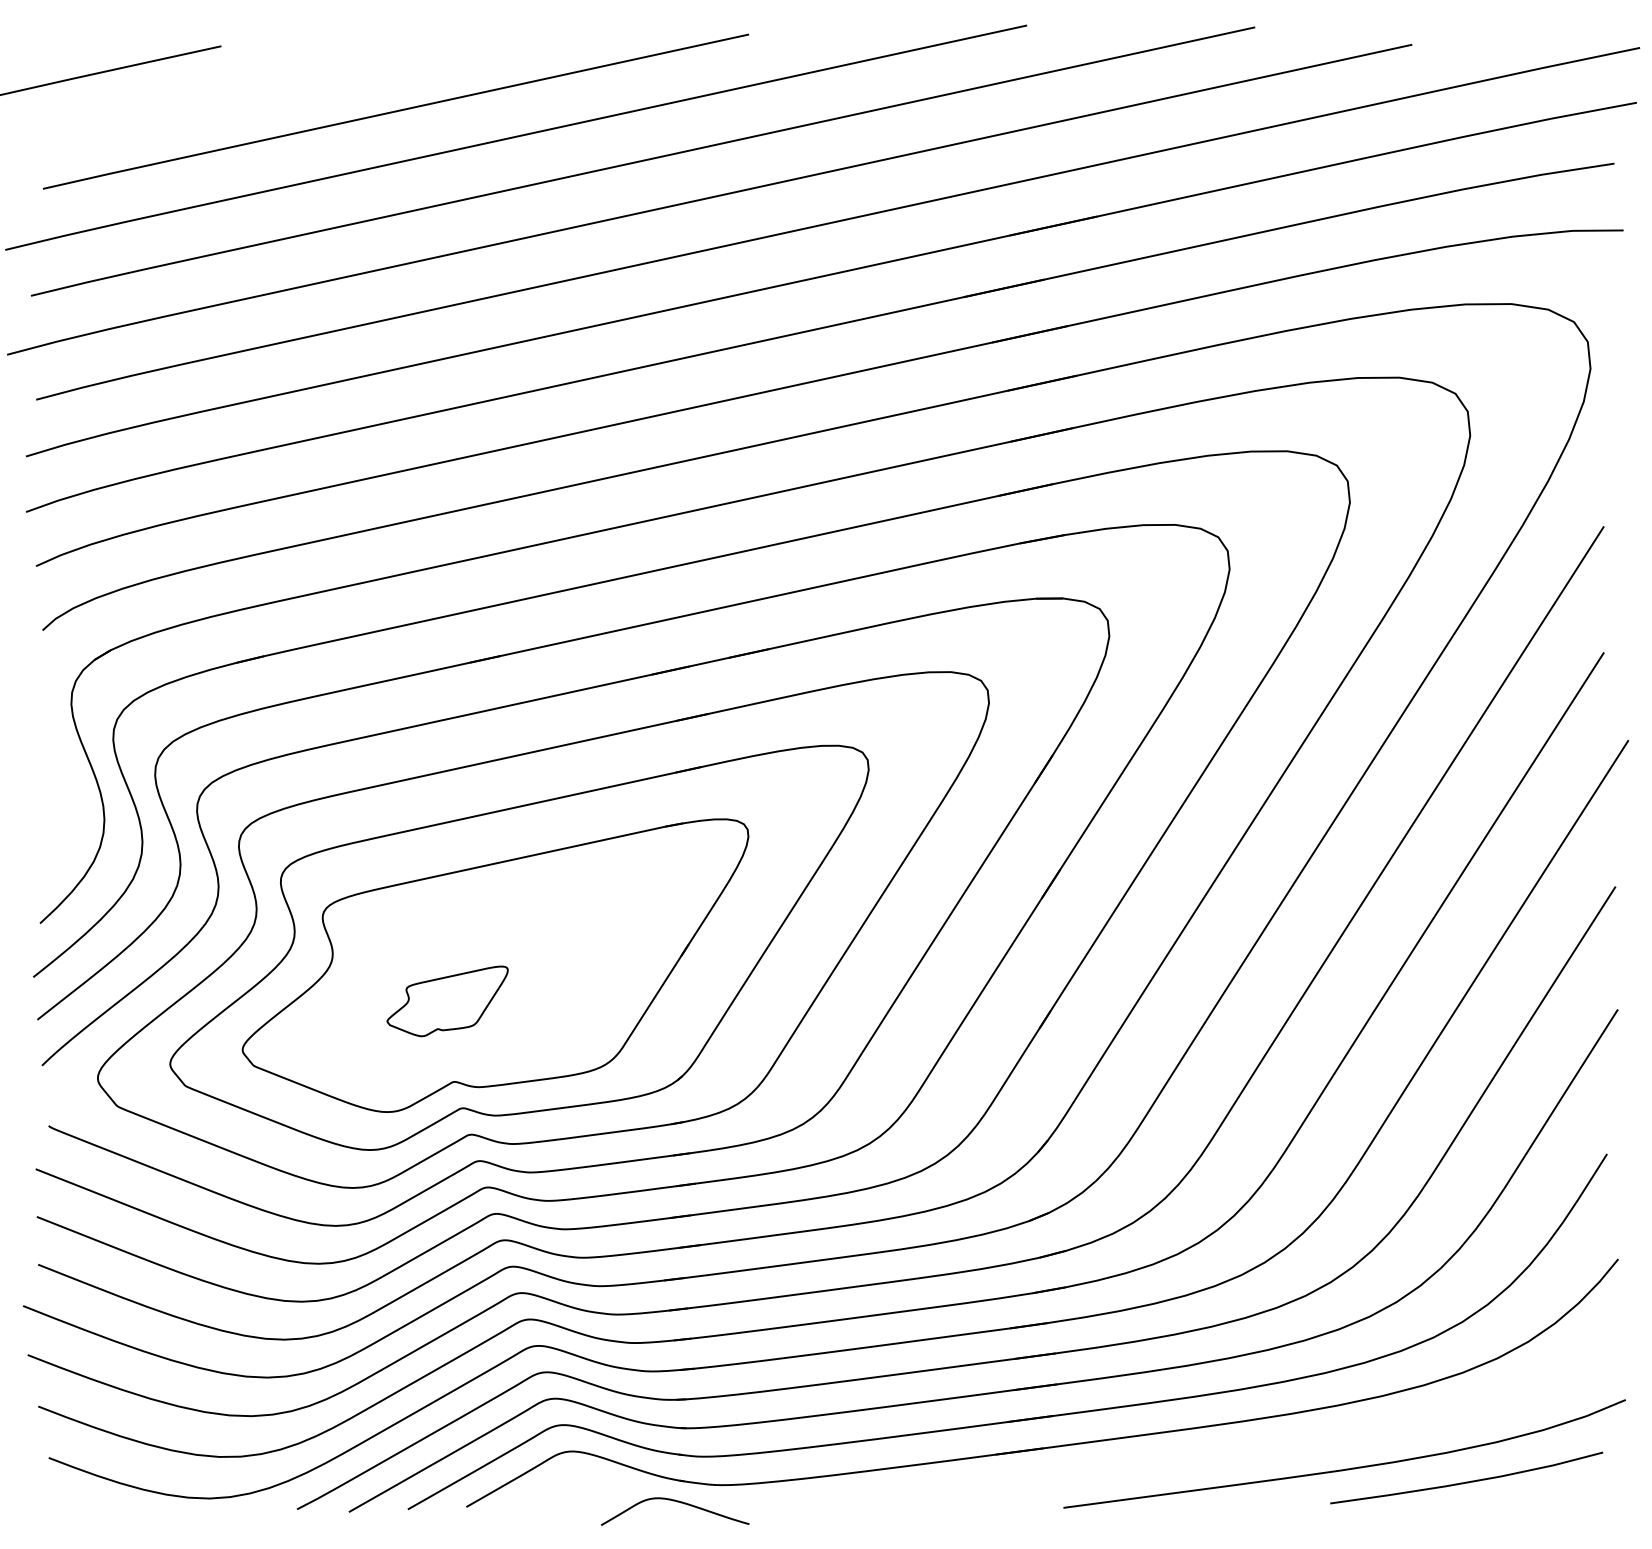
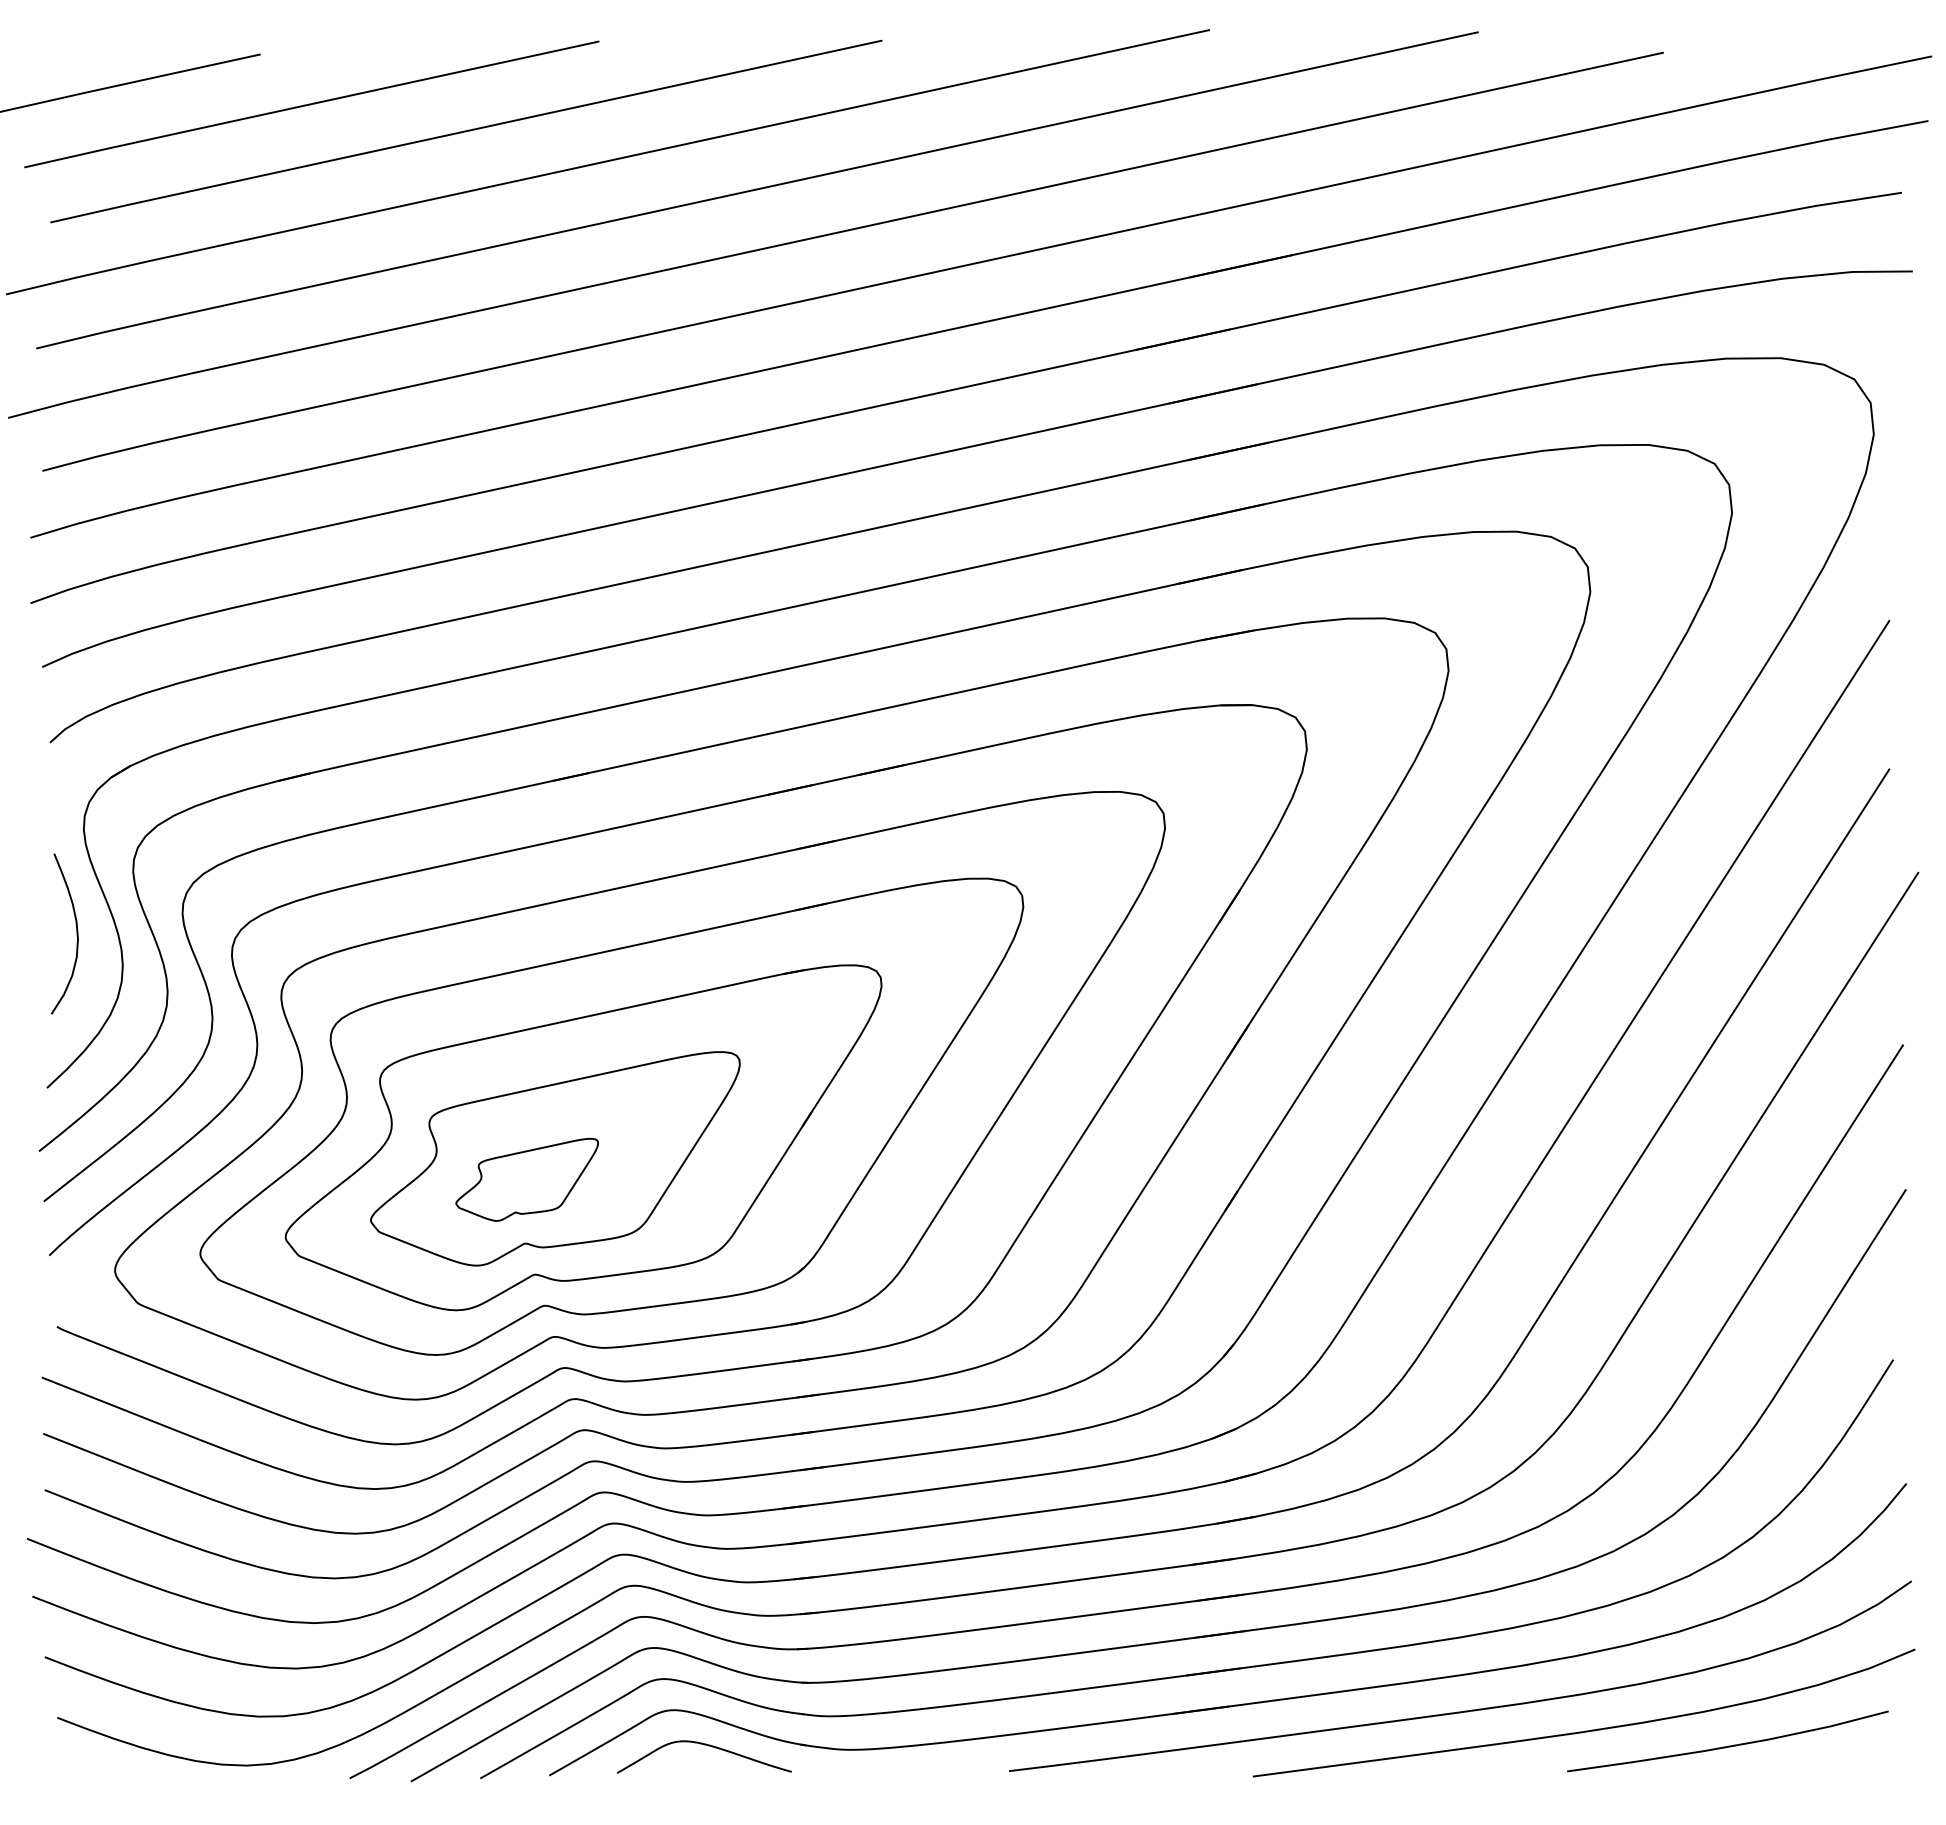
line: (264, 88) -> (311, 104), added
curve: (65, 792) -> (76, 933), added
part: (471, 983) -> (555, 1158), added
curve: (1243, 1451) -> (1464, 1710), added
curve: (675, 1501) -> (704, 1745), moved

